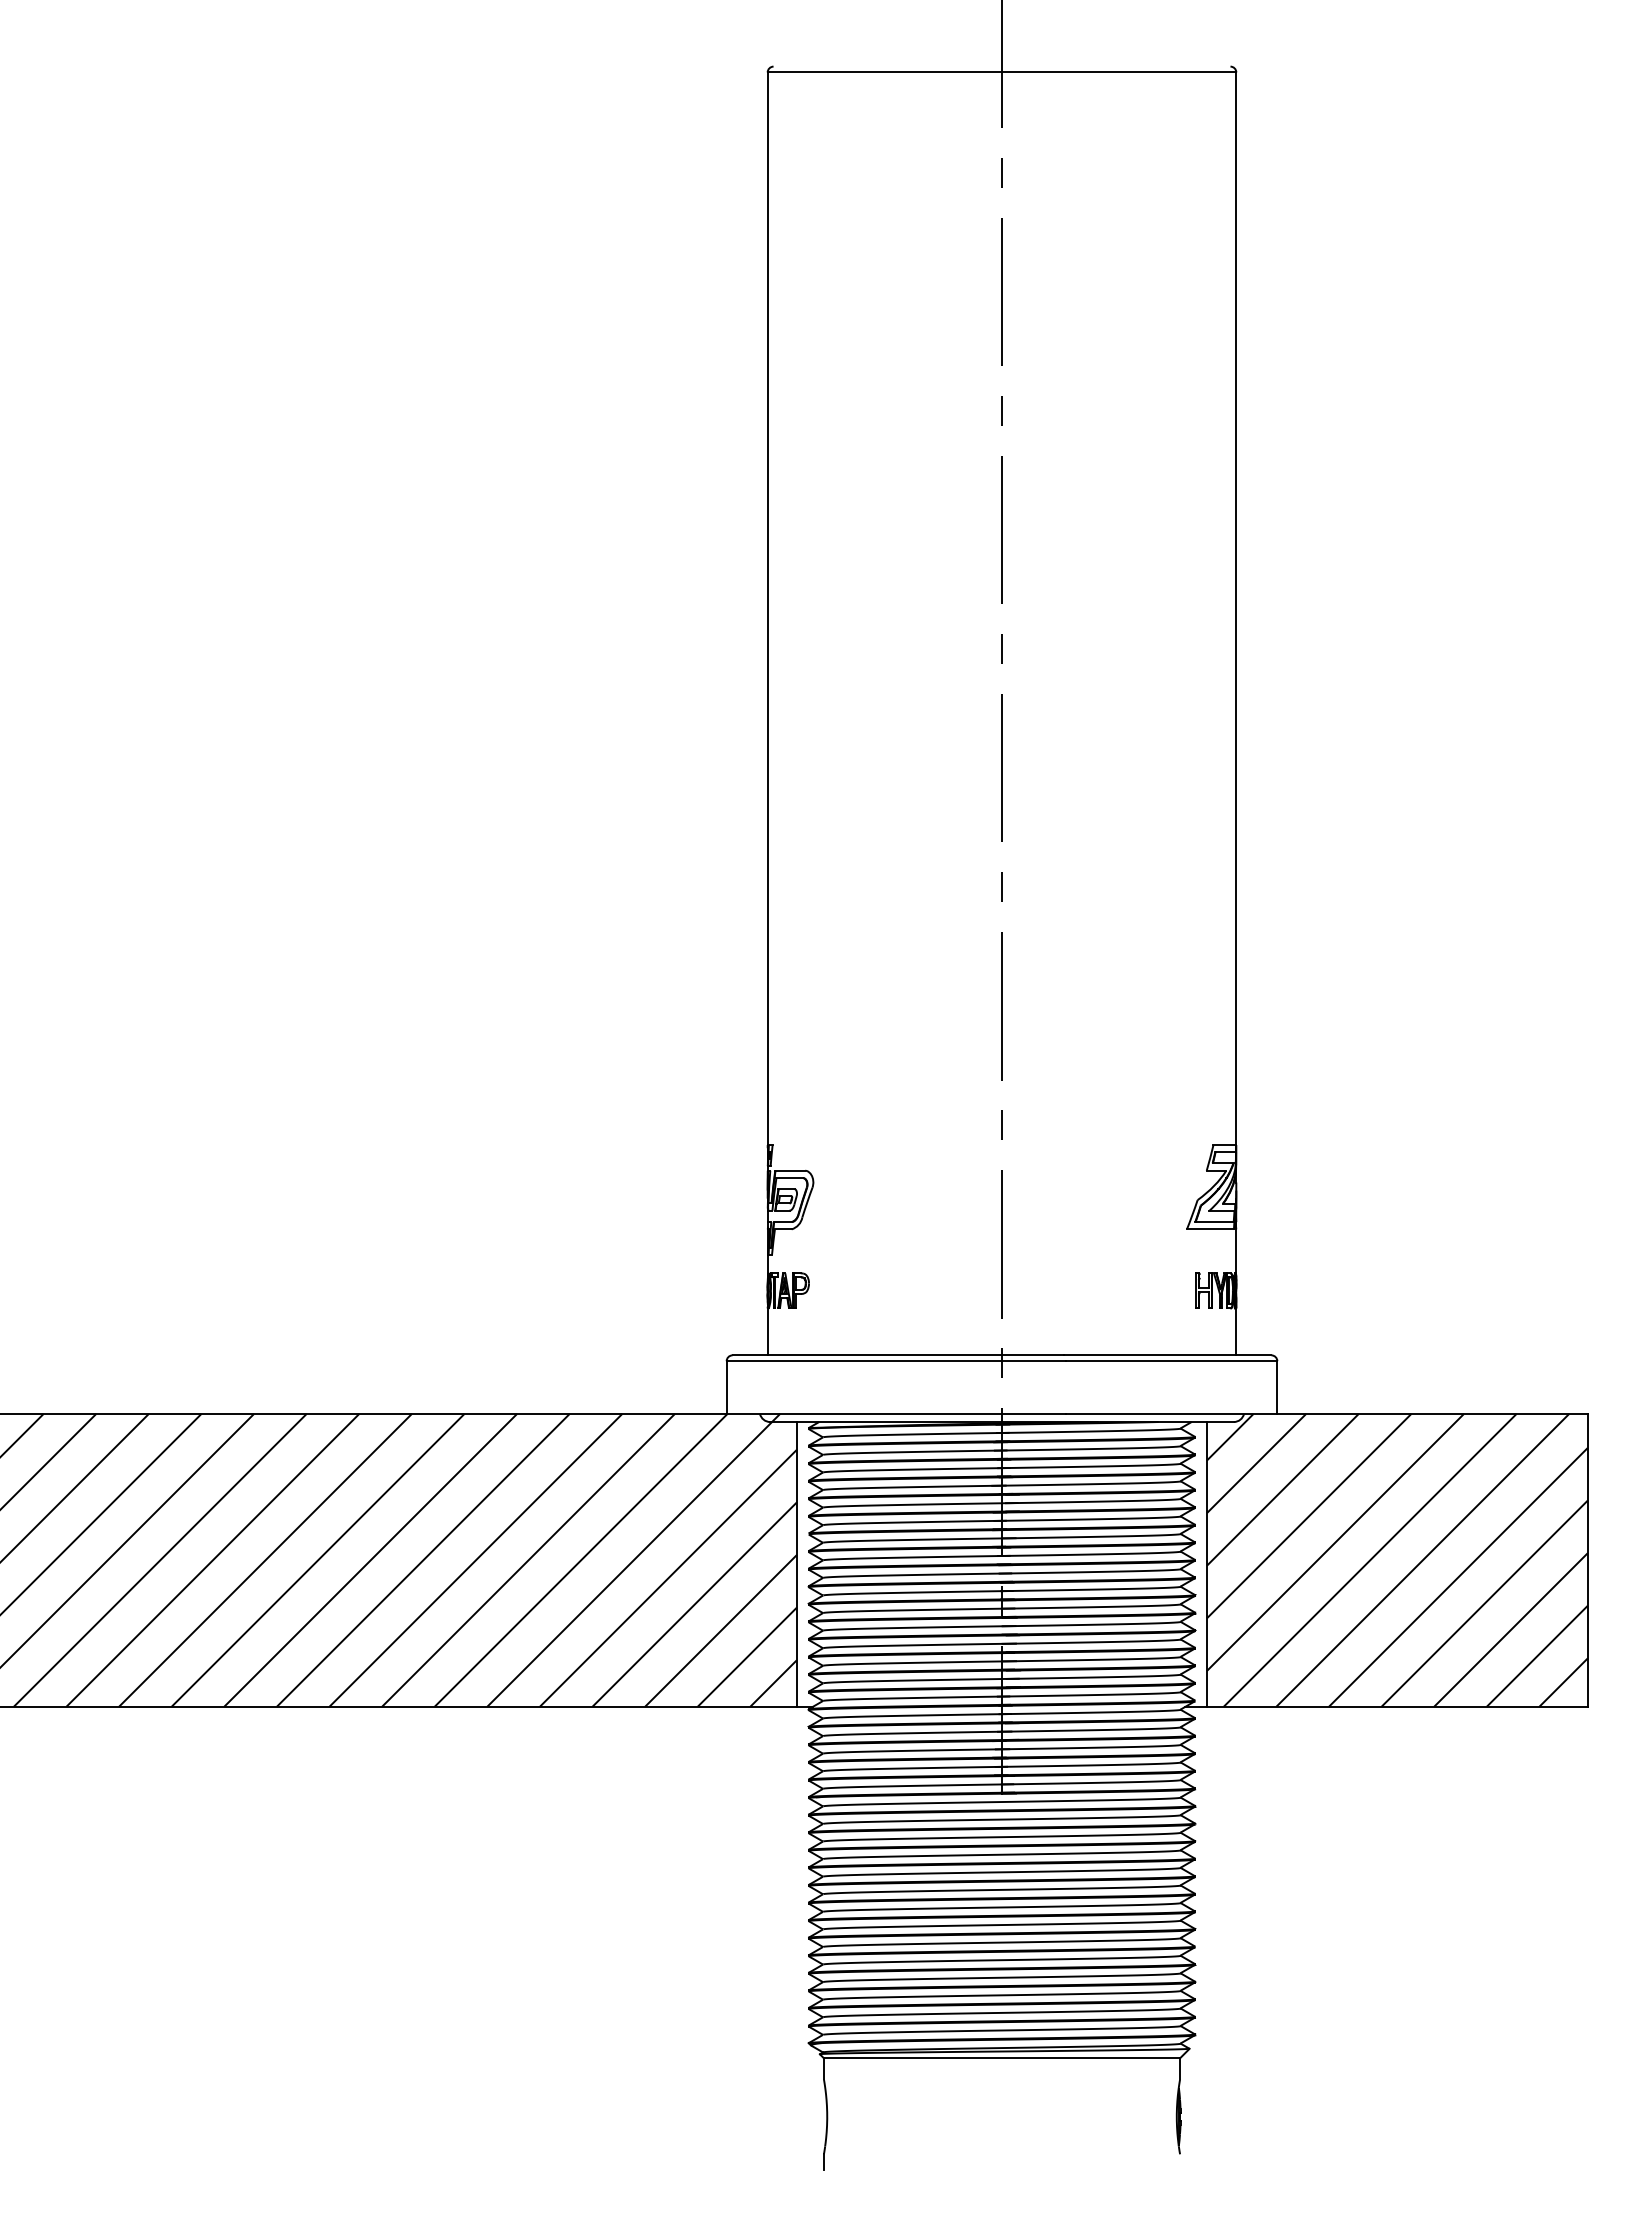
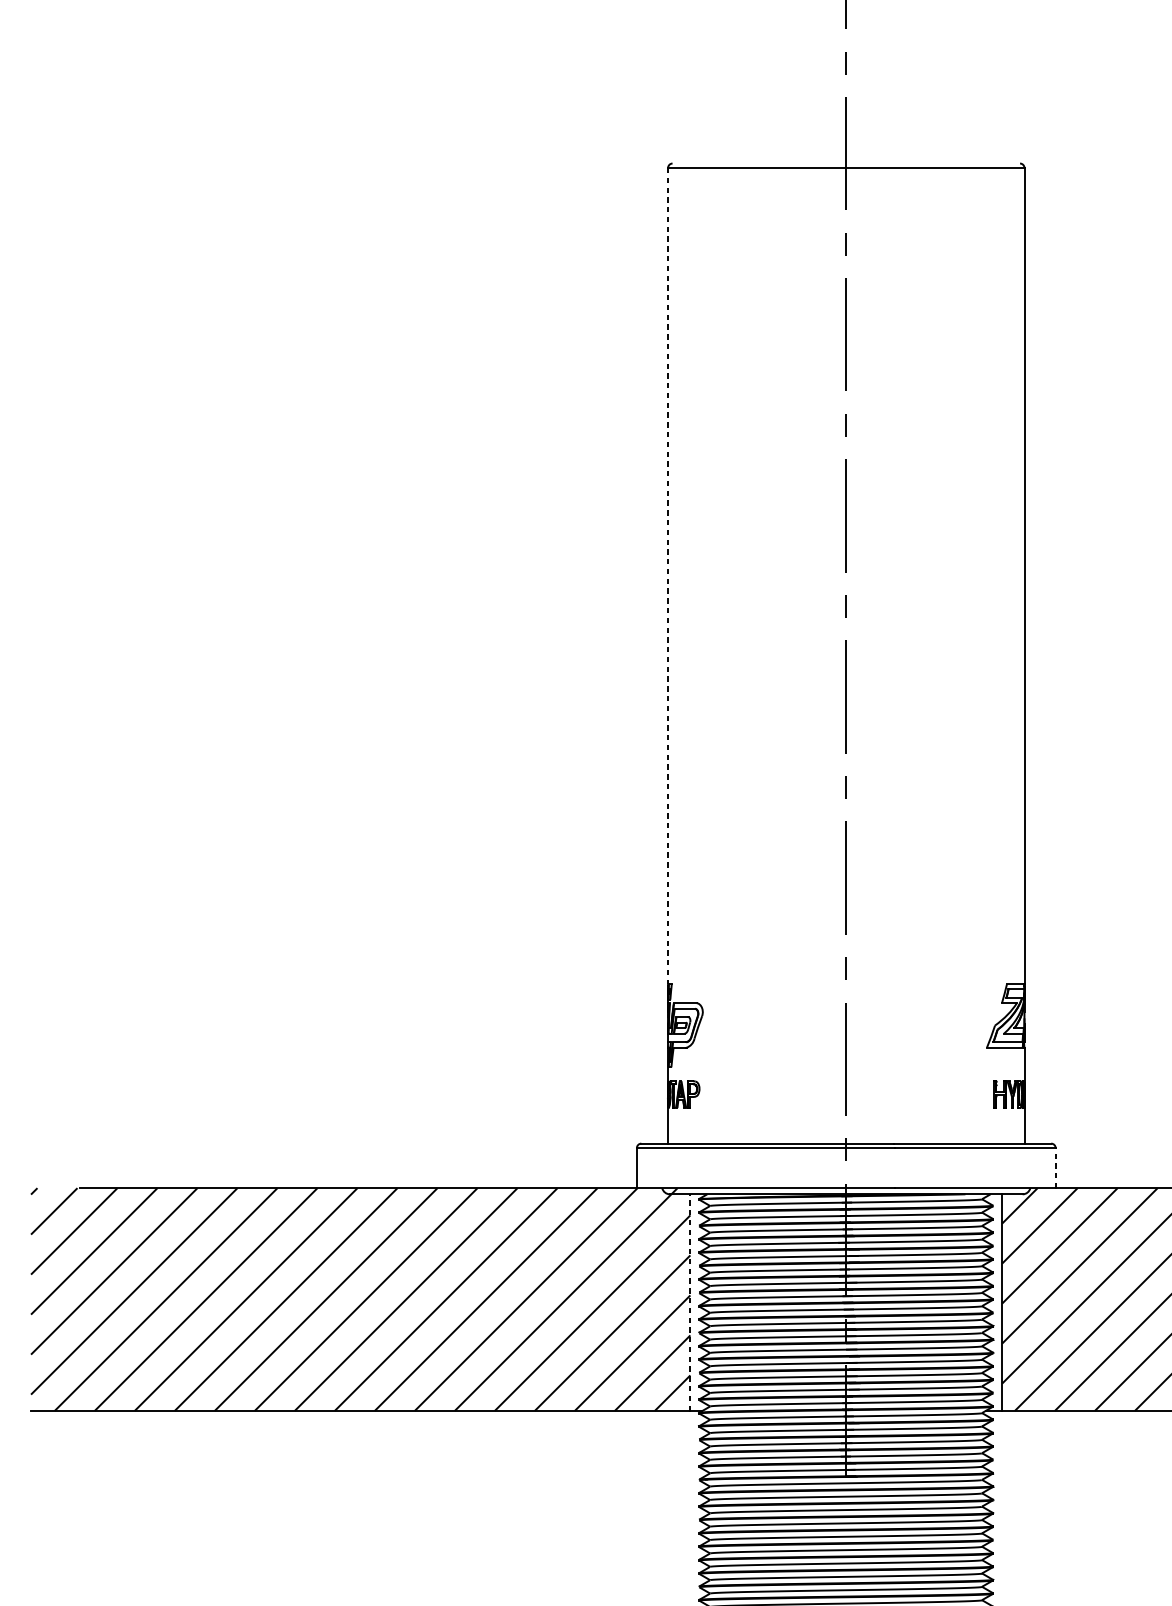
line: (767, 609) -> (667, 576), solid -> dashed
line: (1277, 1387) -> (1055, 1168), solid -> dashed
line: (796, 1563) -> (690, 1301), solid -> dashed

